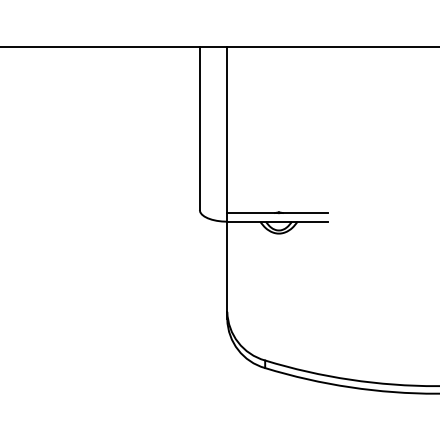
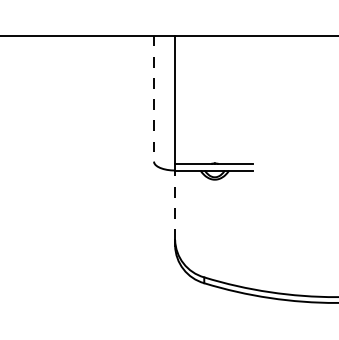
line: (199, 128) -> (153, 98), solid -> dashed
line: (227, 266) -> (175, 205), solid -> dashed

